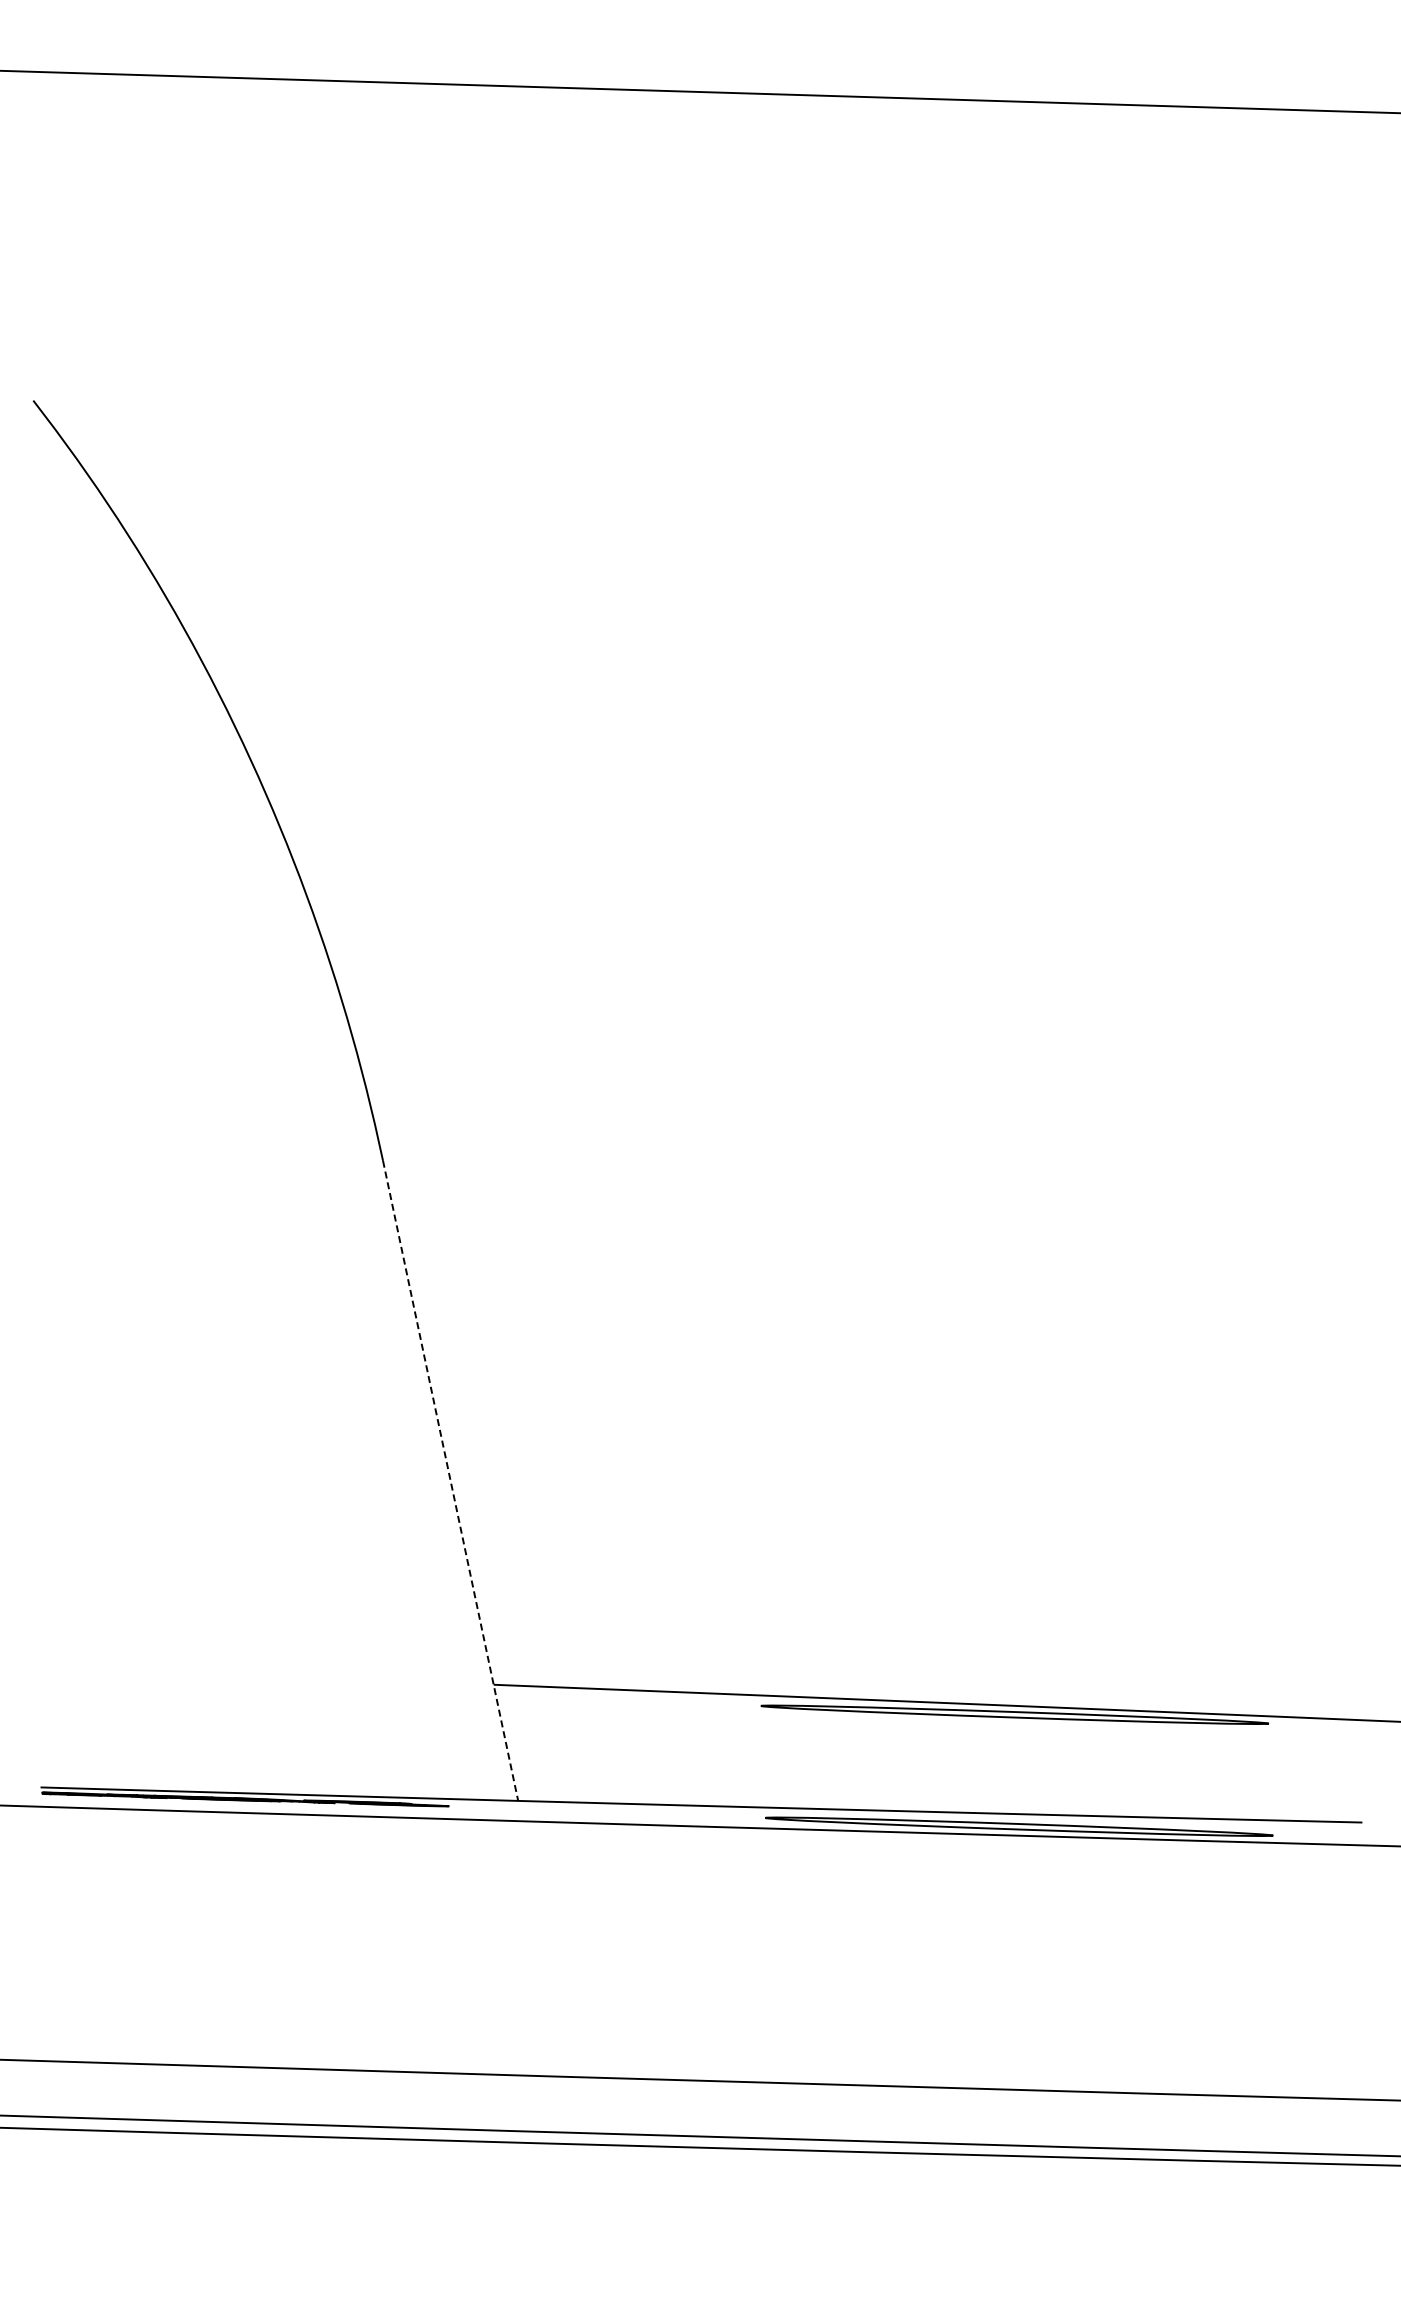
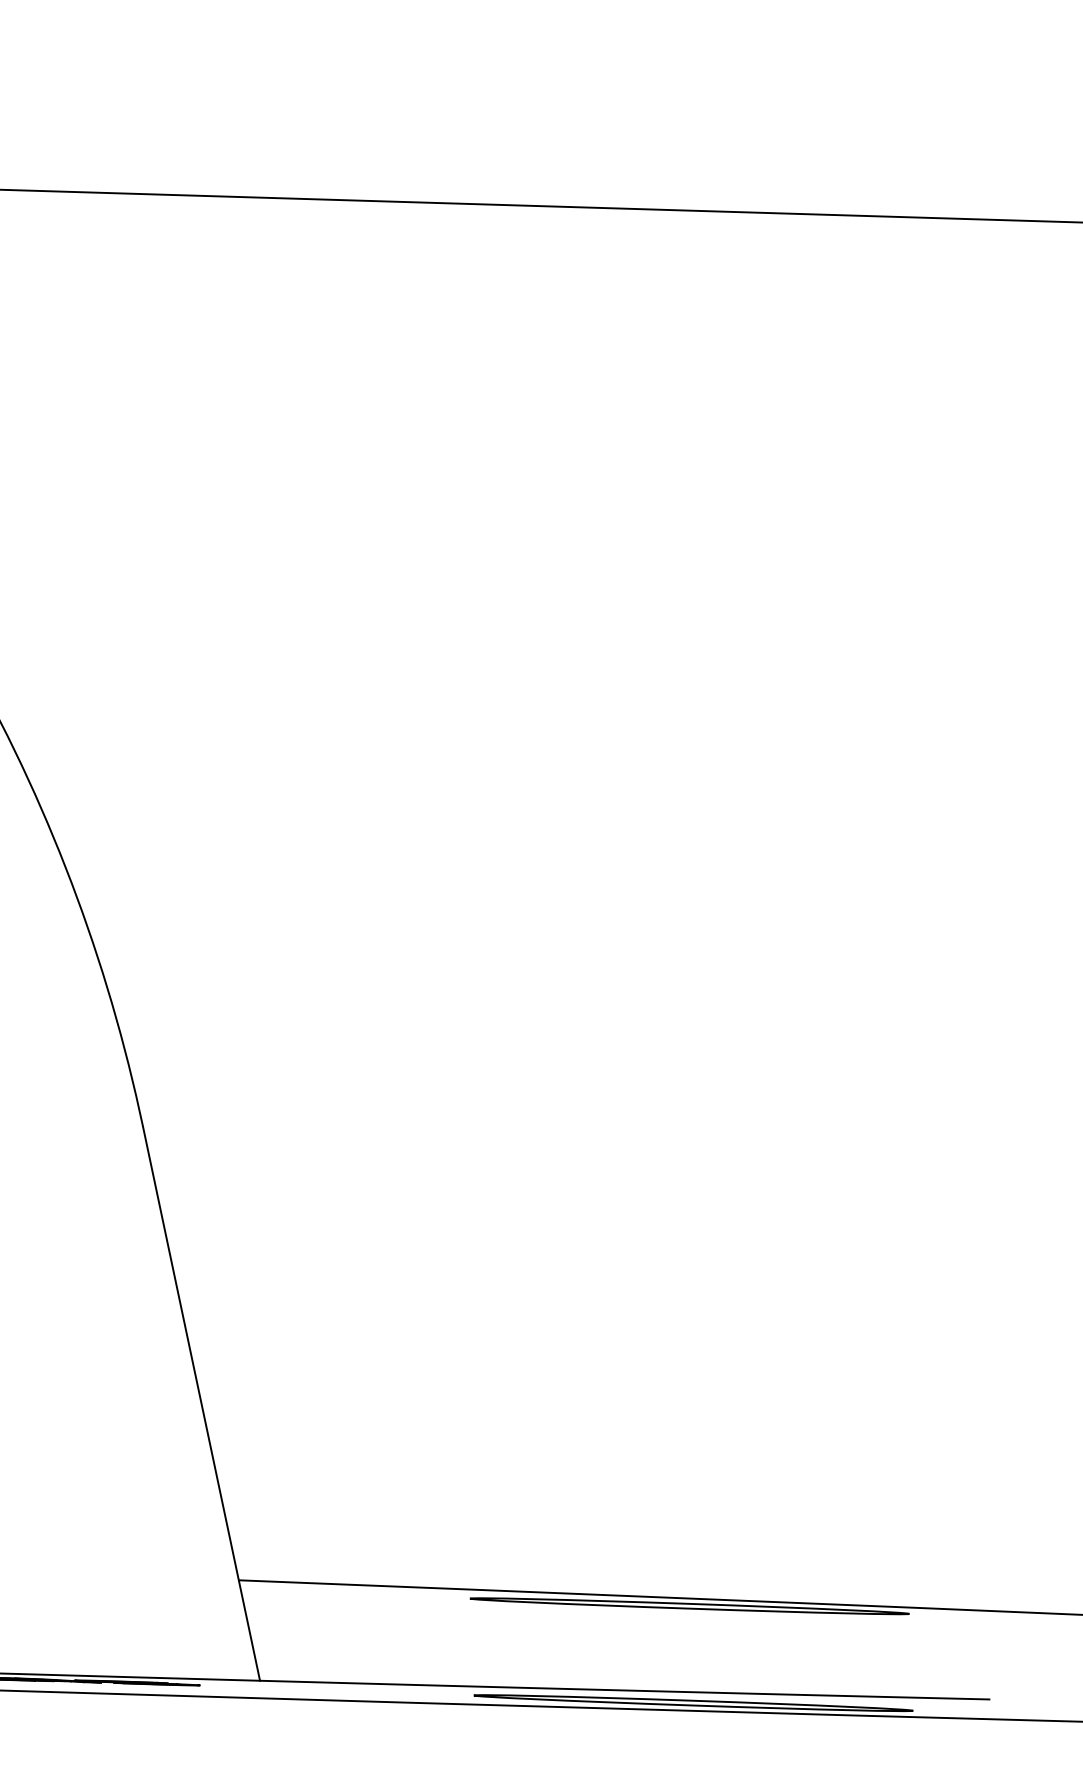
line: (450, 1481) -> (201, 1404), dashed -> solid

